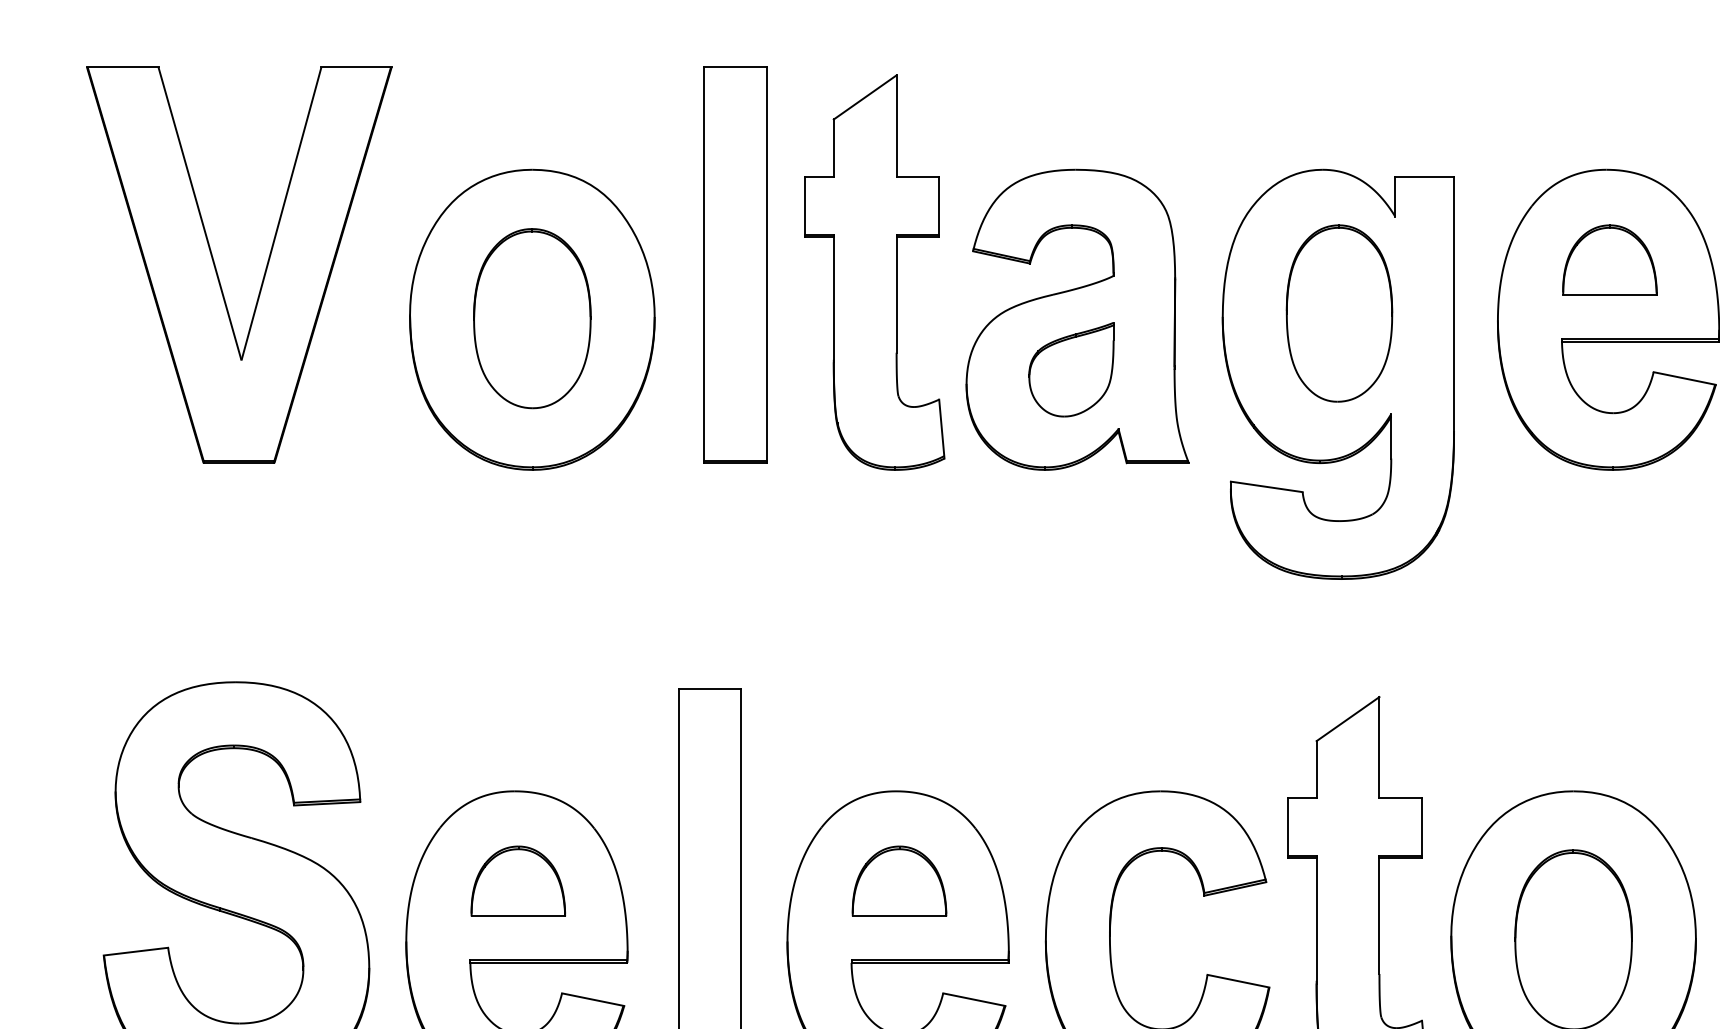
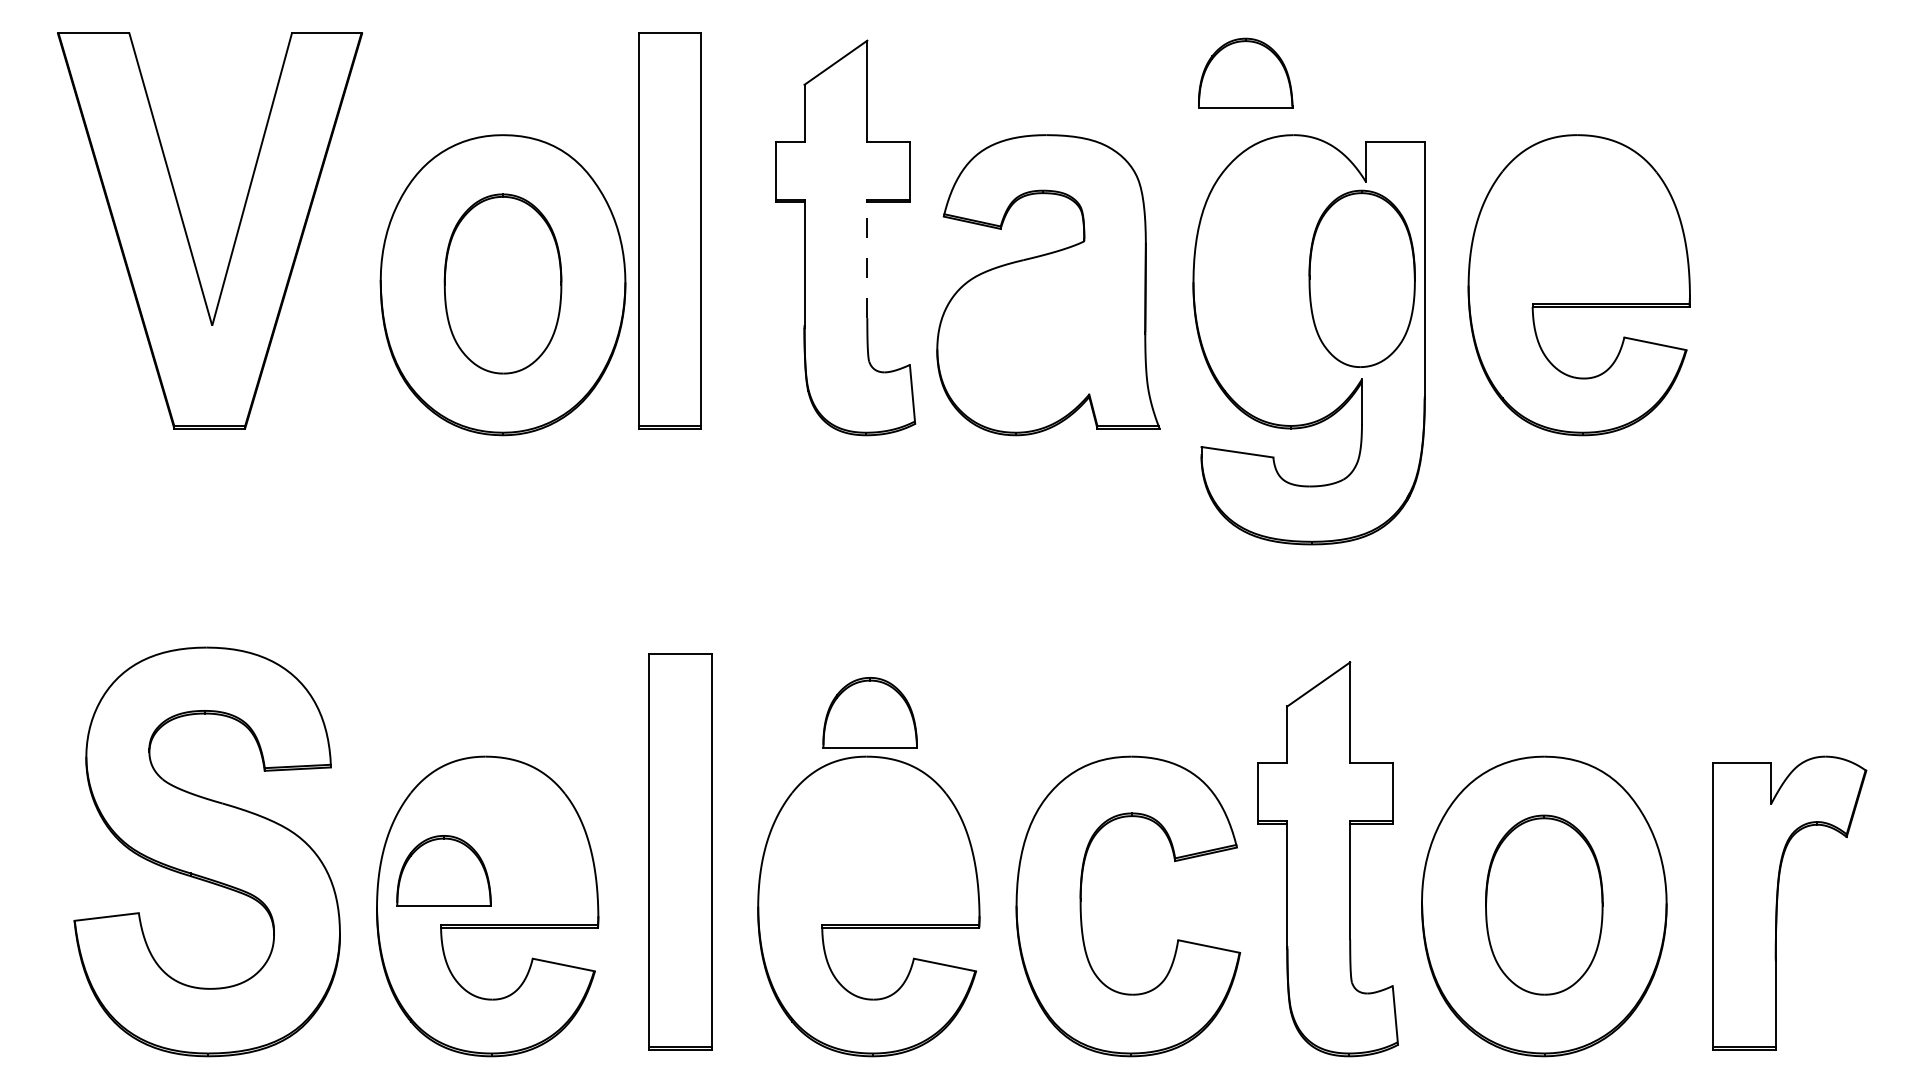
part: (1609, 259) -> (1245, 72), moved
part: (734, 265) -> (669, 230), moved
line: (896, 295) -> (867, 260), solid -> dashed
part: (1338, 313) -> (1361, 278), moved
part: (1071, 369) -> (1042, 334), removed
part: (517, 881) -> (443, 870), moved
part: (898, 881) -> (869, 712), moved

